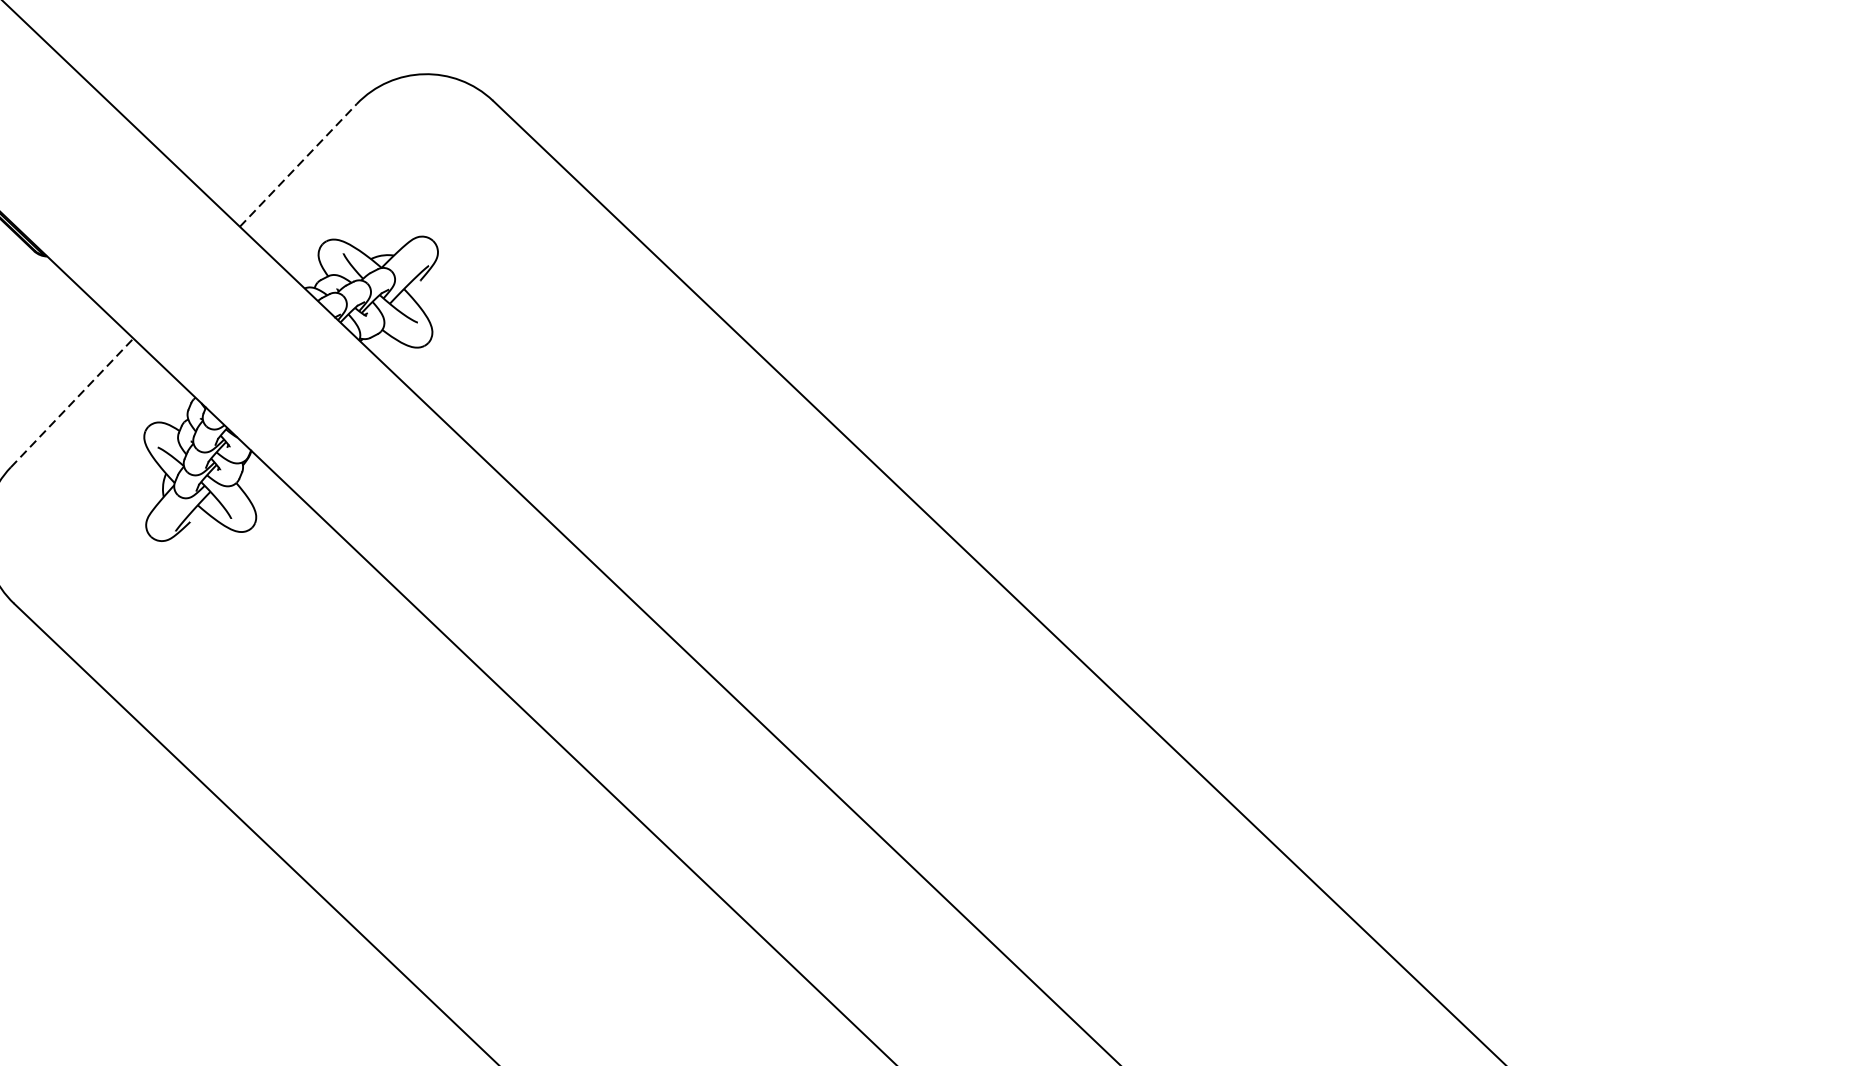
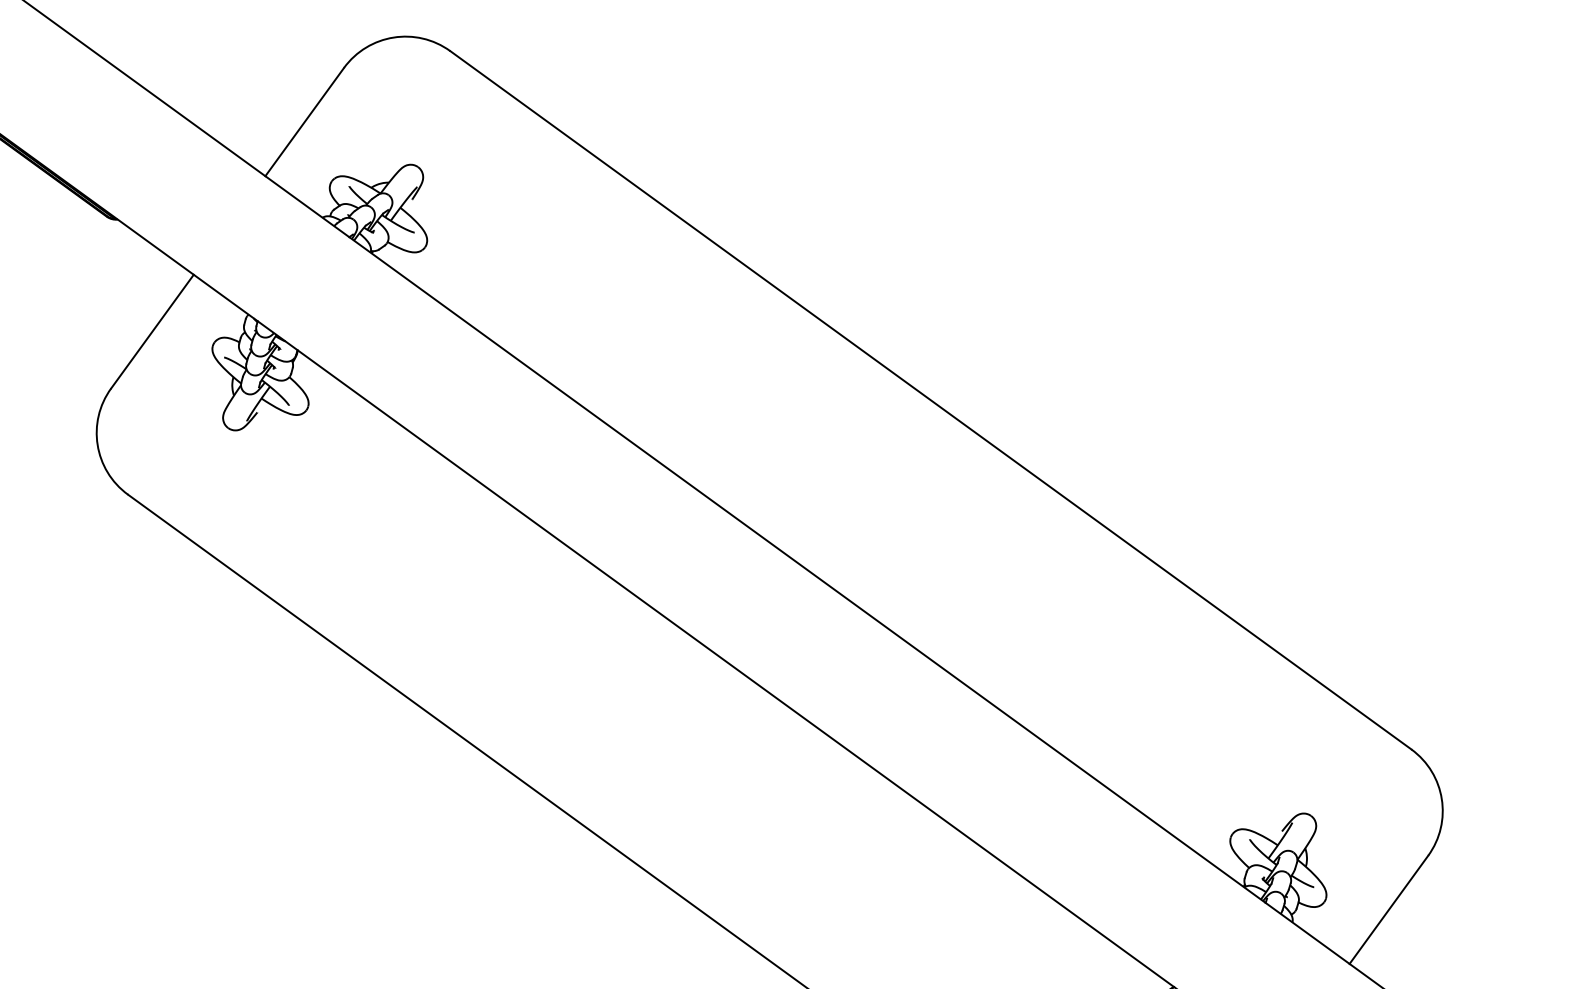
line: (297, 165) -> (304, 122), dashed -> solid
line: (72, 402) -> (152, 331), dashed -> solid

